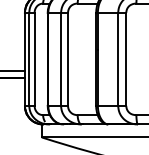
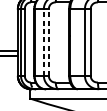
line: (61, 58) -> (44, 41), solid -> dashed
line: (68, 58) -> (49, 41), solid -> dashed

